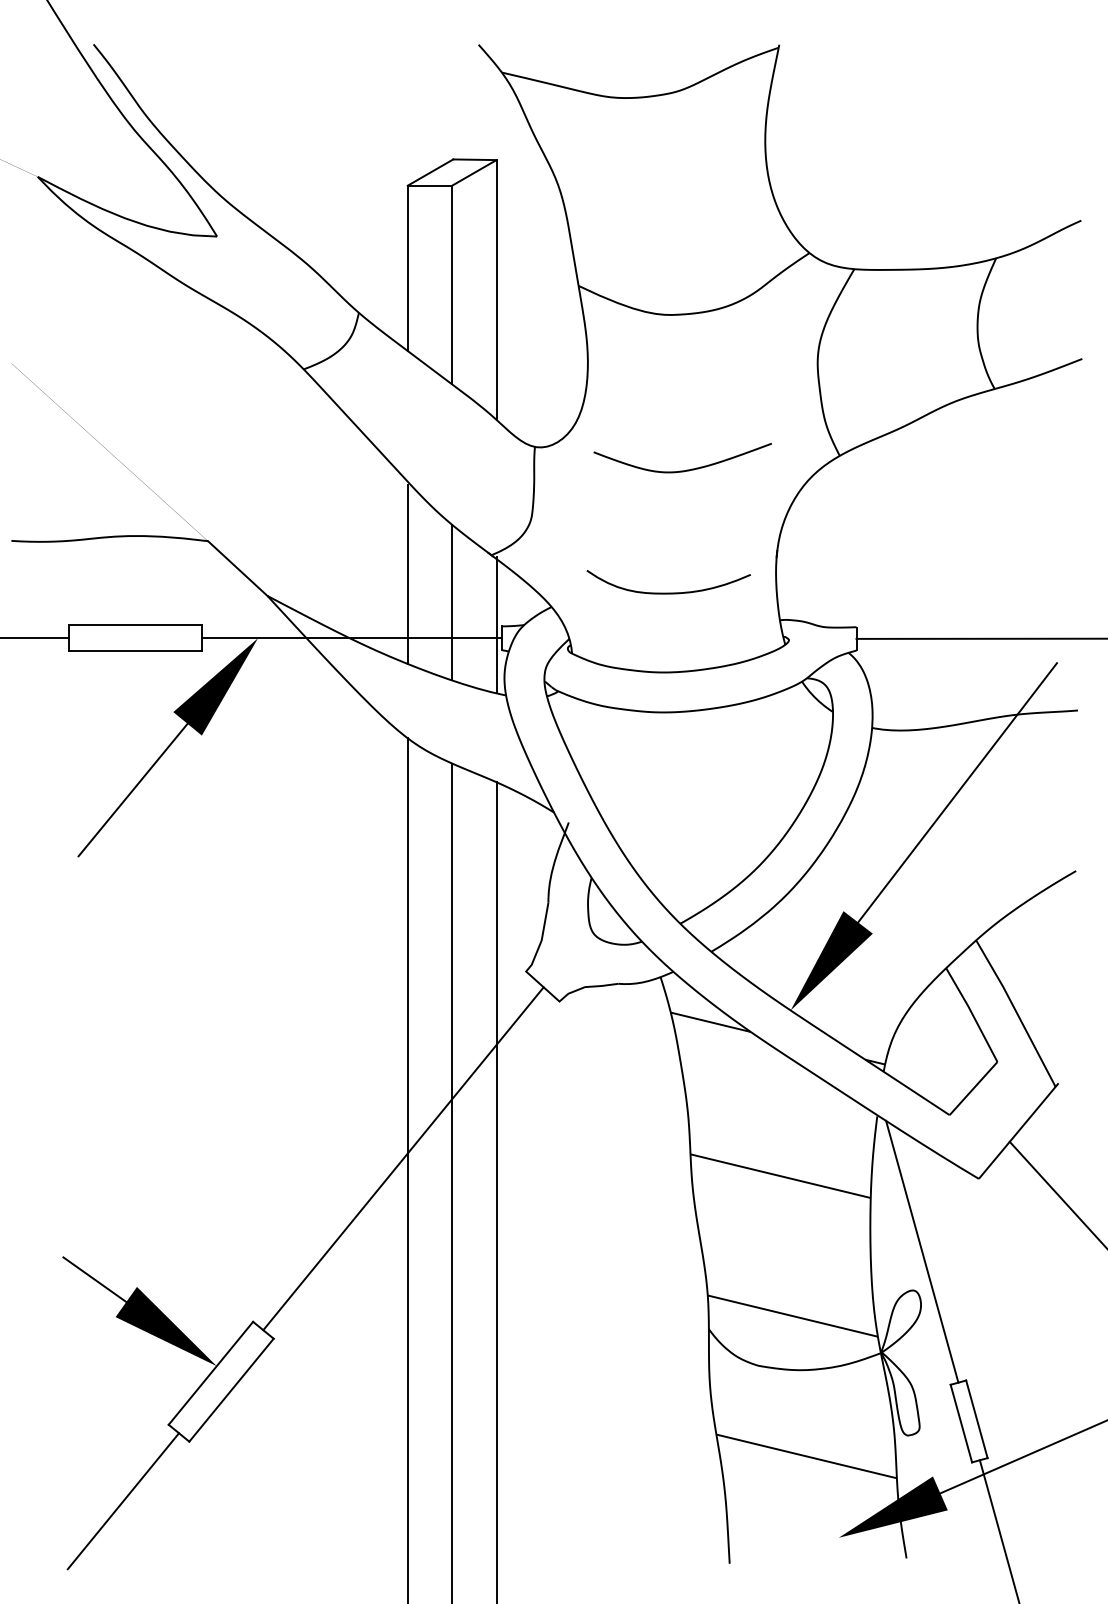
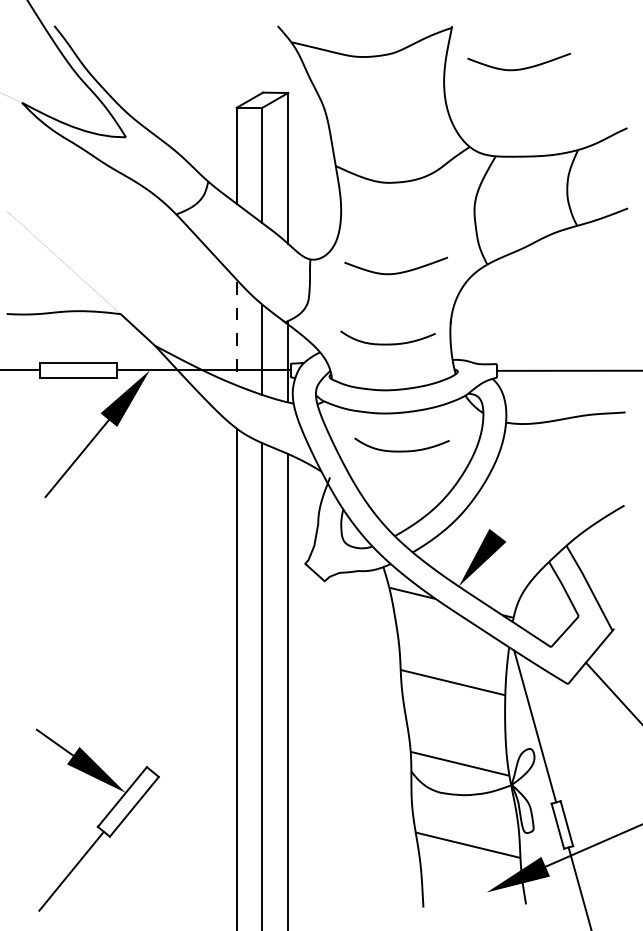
curve: (893, 117) -> (518, 68), added
line: (407, 574) -> (236, 333), solid -> dashed
curve: (691, 776) -> (401, 450), added
line: (957, 791) -> (555, 459), removed
line: (402, 1158) -> (233, 672), removed

